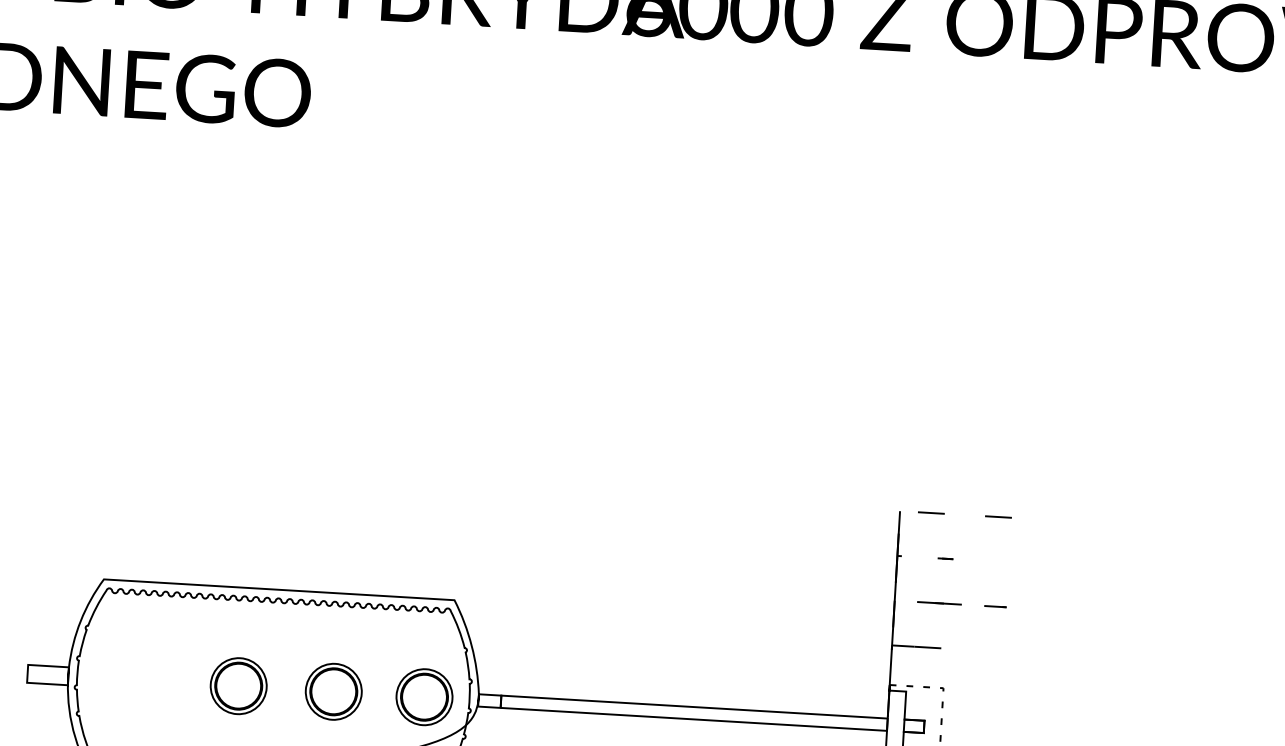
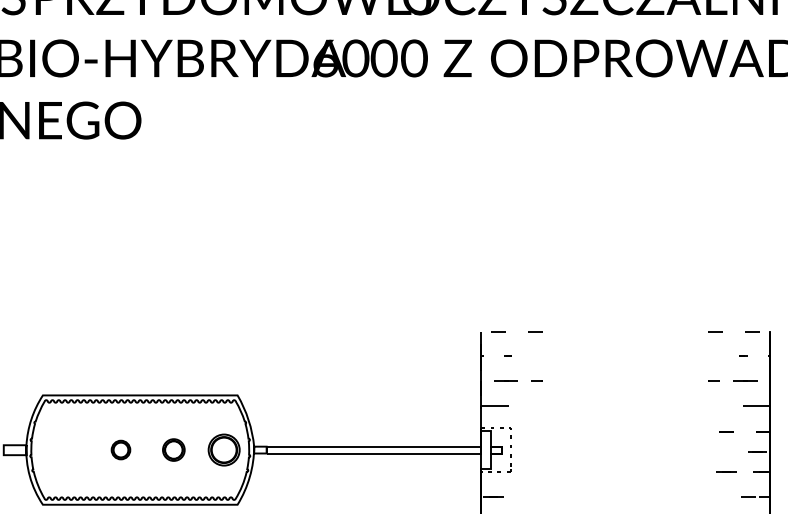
part: (237, 685) -> (120, 449), size x0.6
part: (333, 690) -> (173, 449), size x0.7

